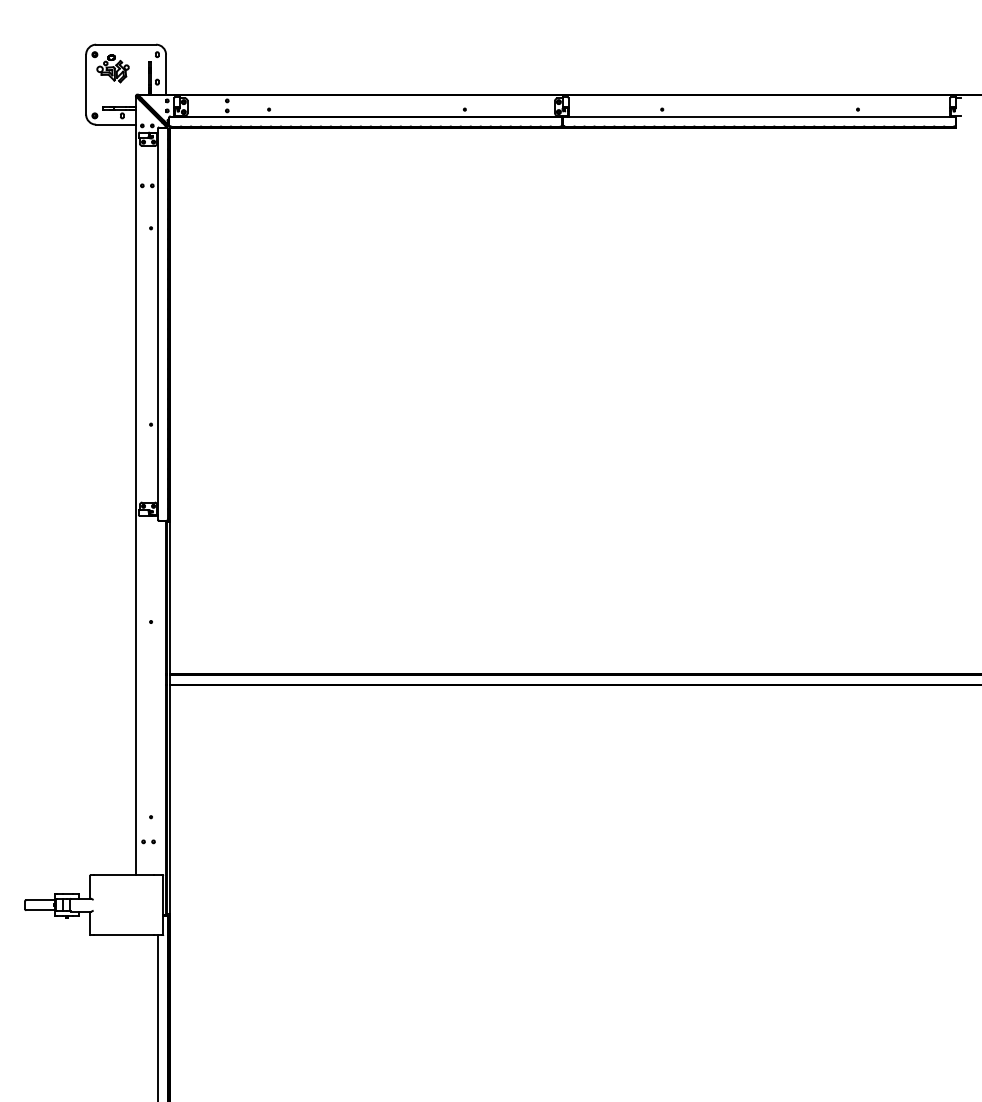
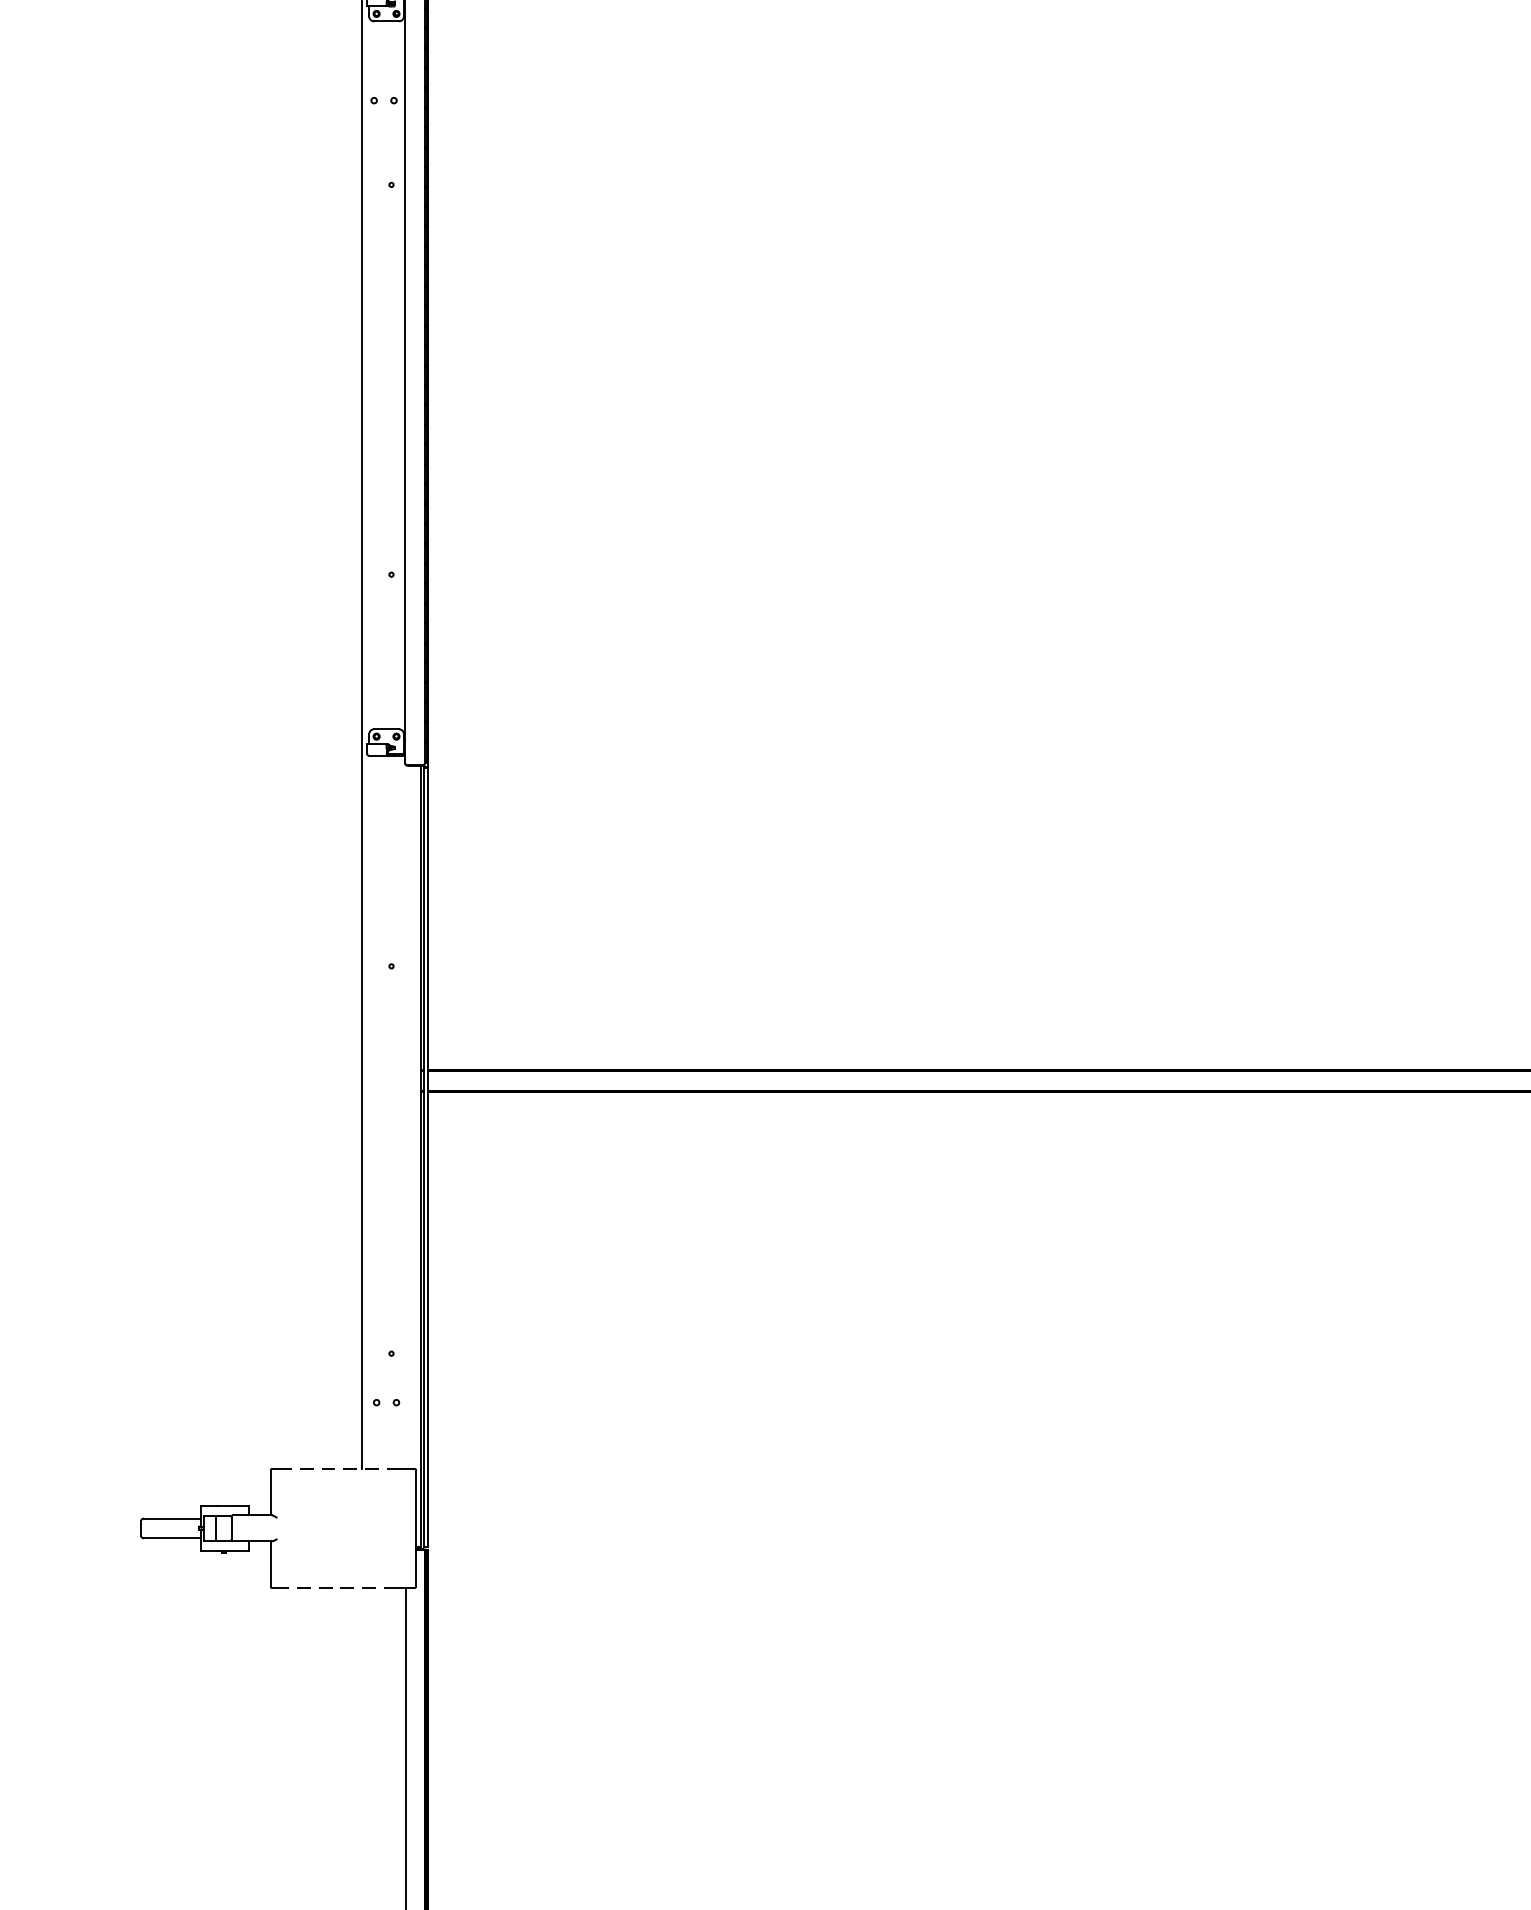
line: (124, 875) -> (338, 1469), solid -> dashed
line: (123, 935) -> (336, 1588), solid -> dashed

